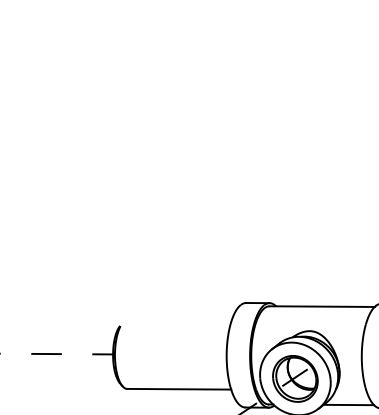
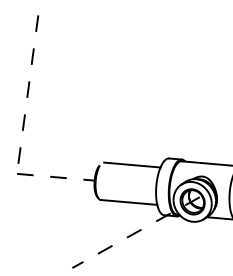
line: (179, 319) -> (132, 164), added

